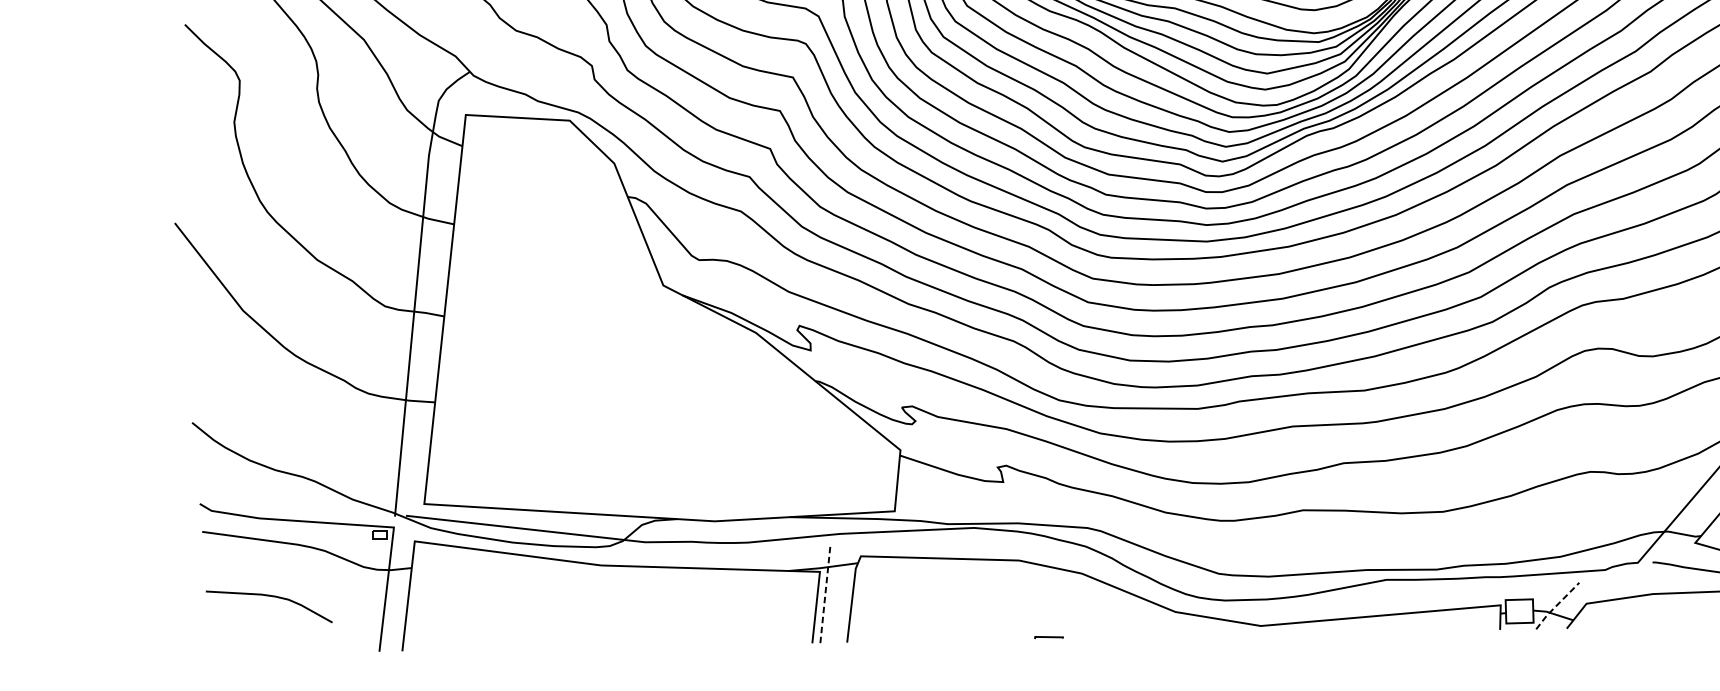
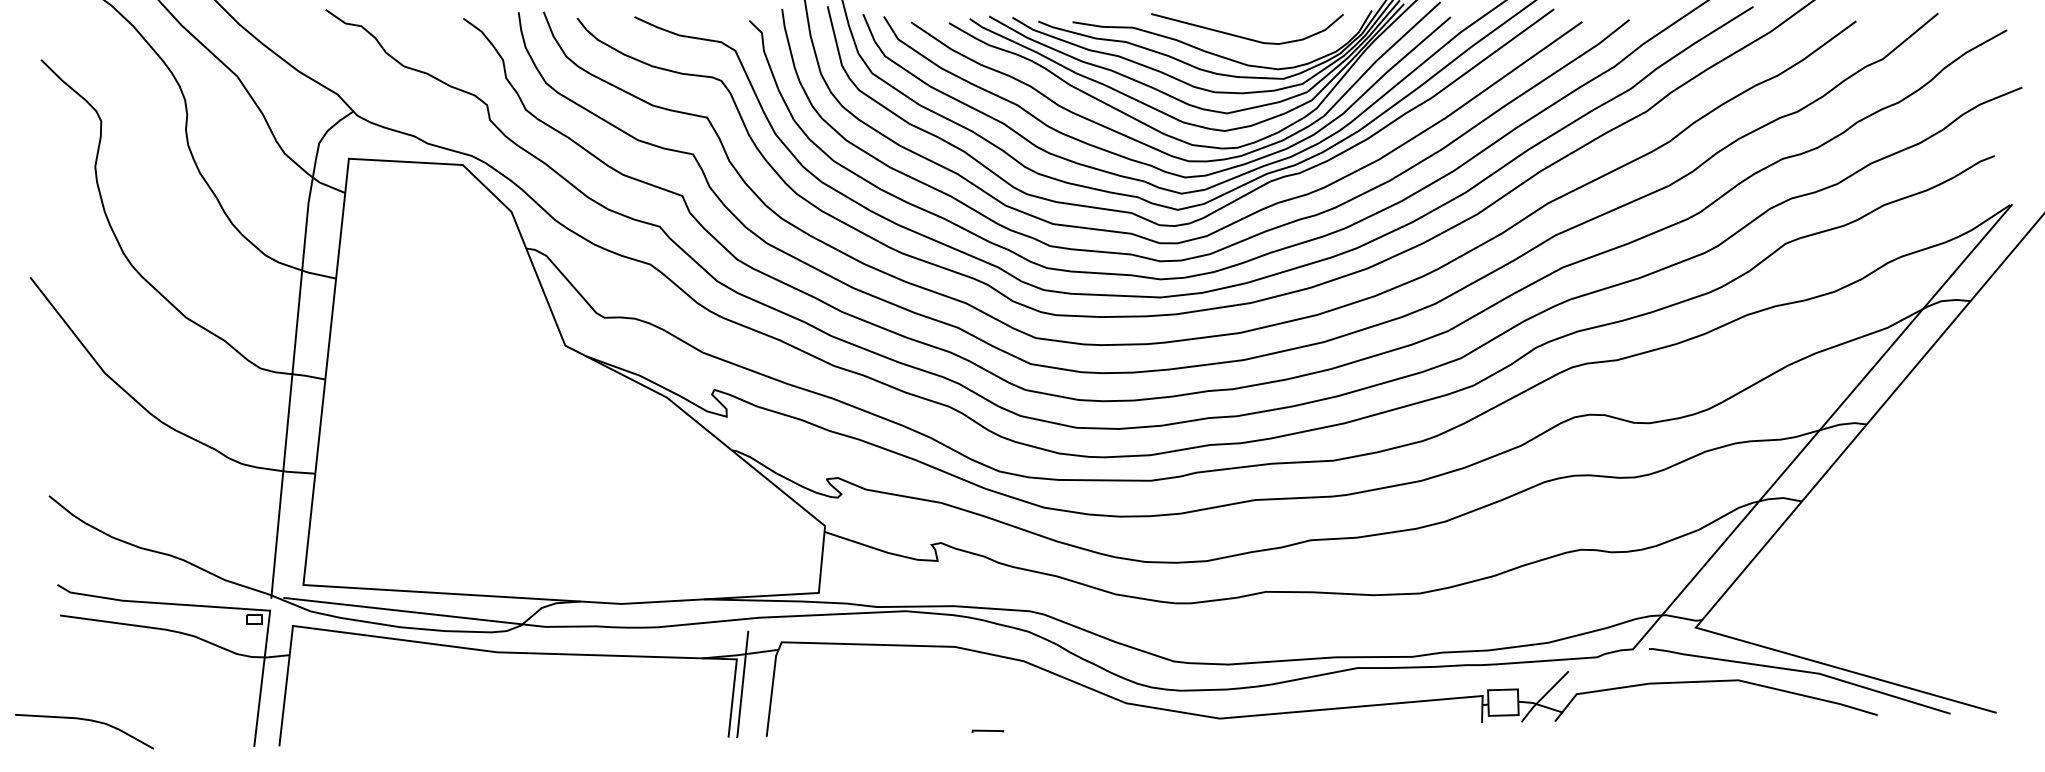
line: (825, 593) -> (742, 682), dashed -> solid
part: (269, 596) -> (84, 720), moved
line: (1556, 606) -> (1543, 697), dashed -> solid

